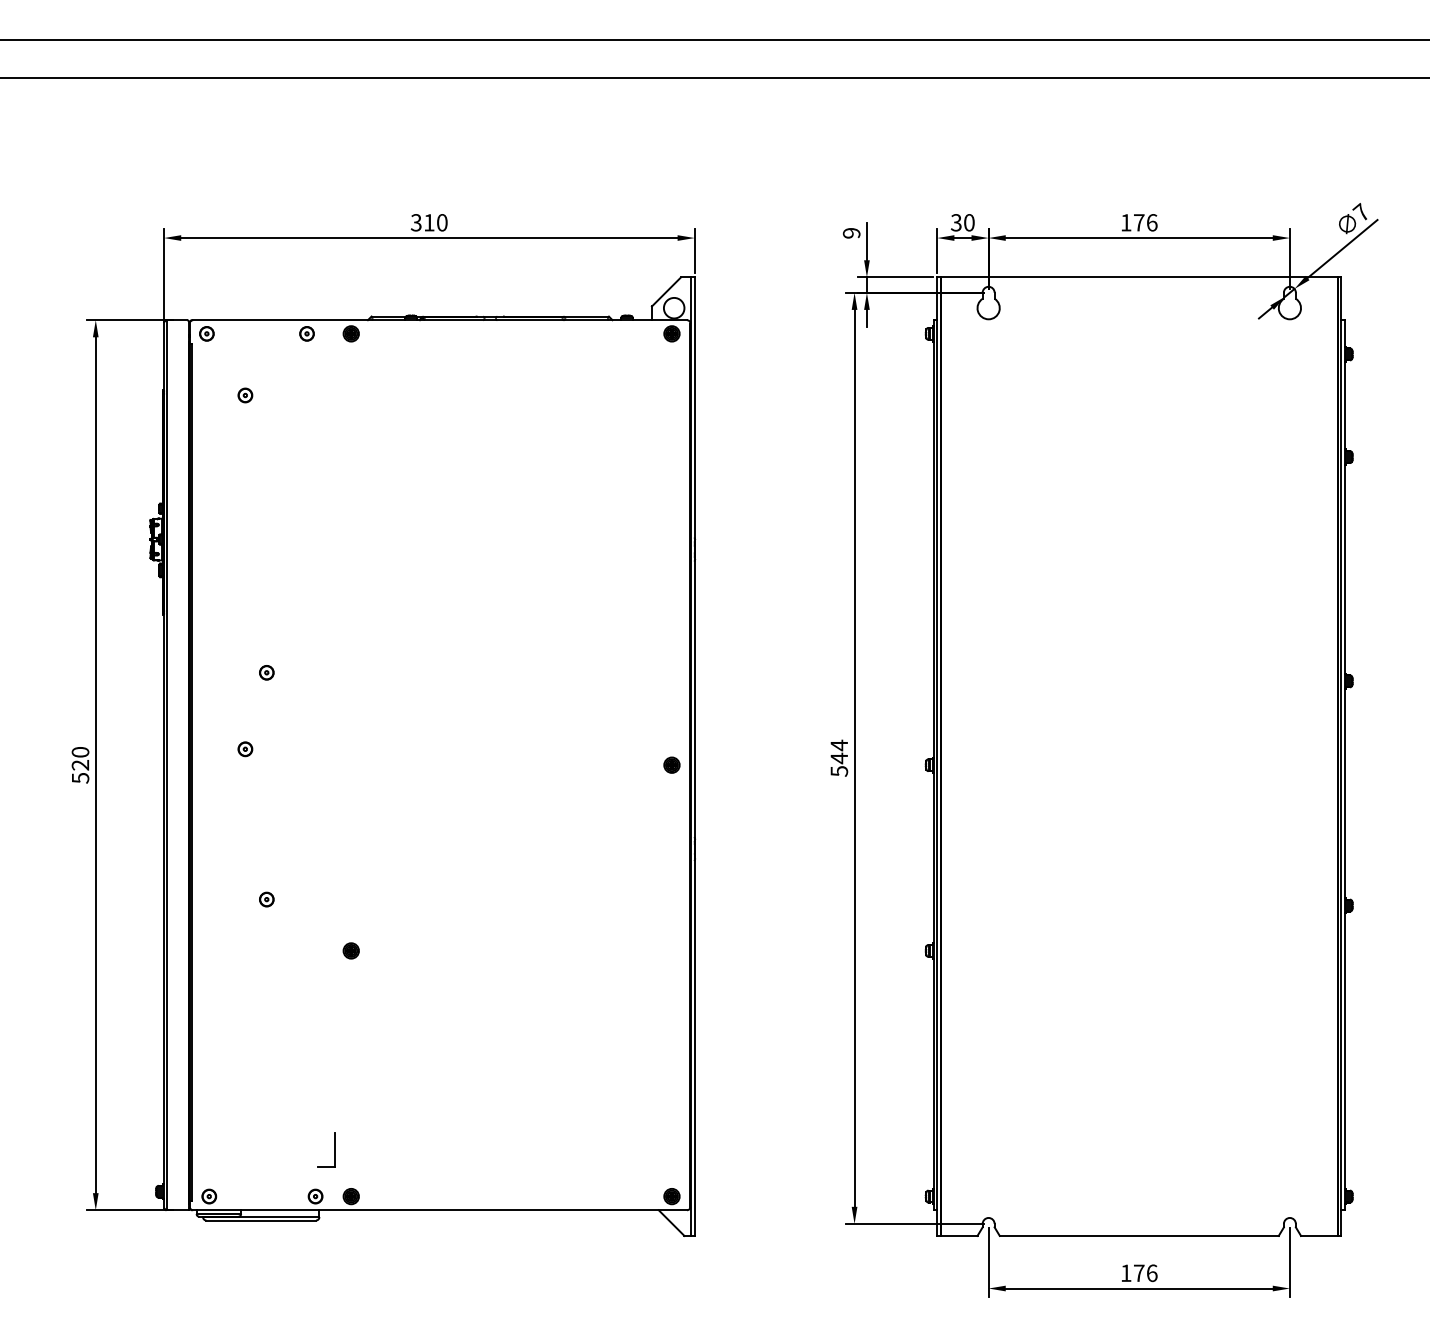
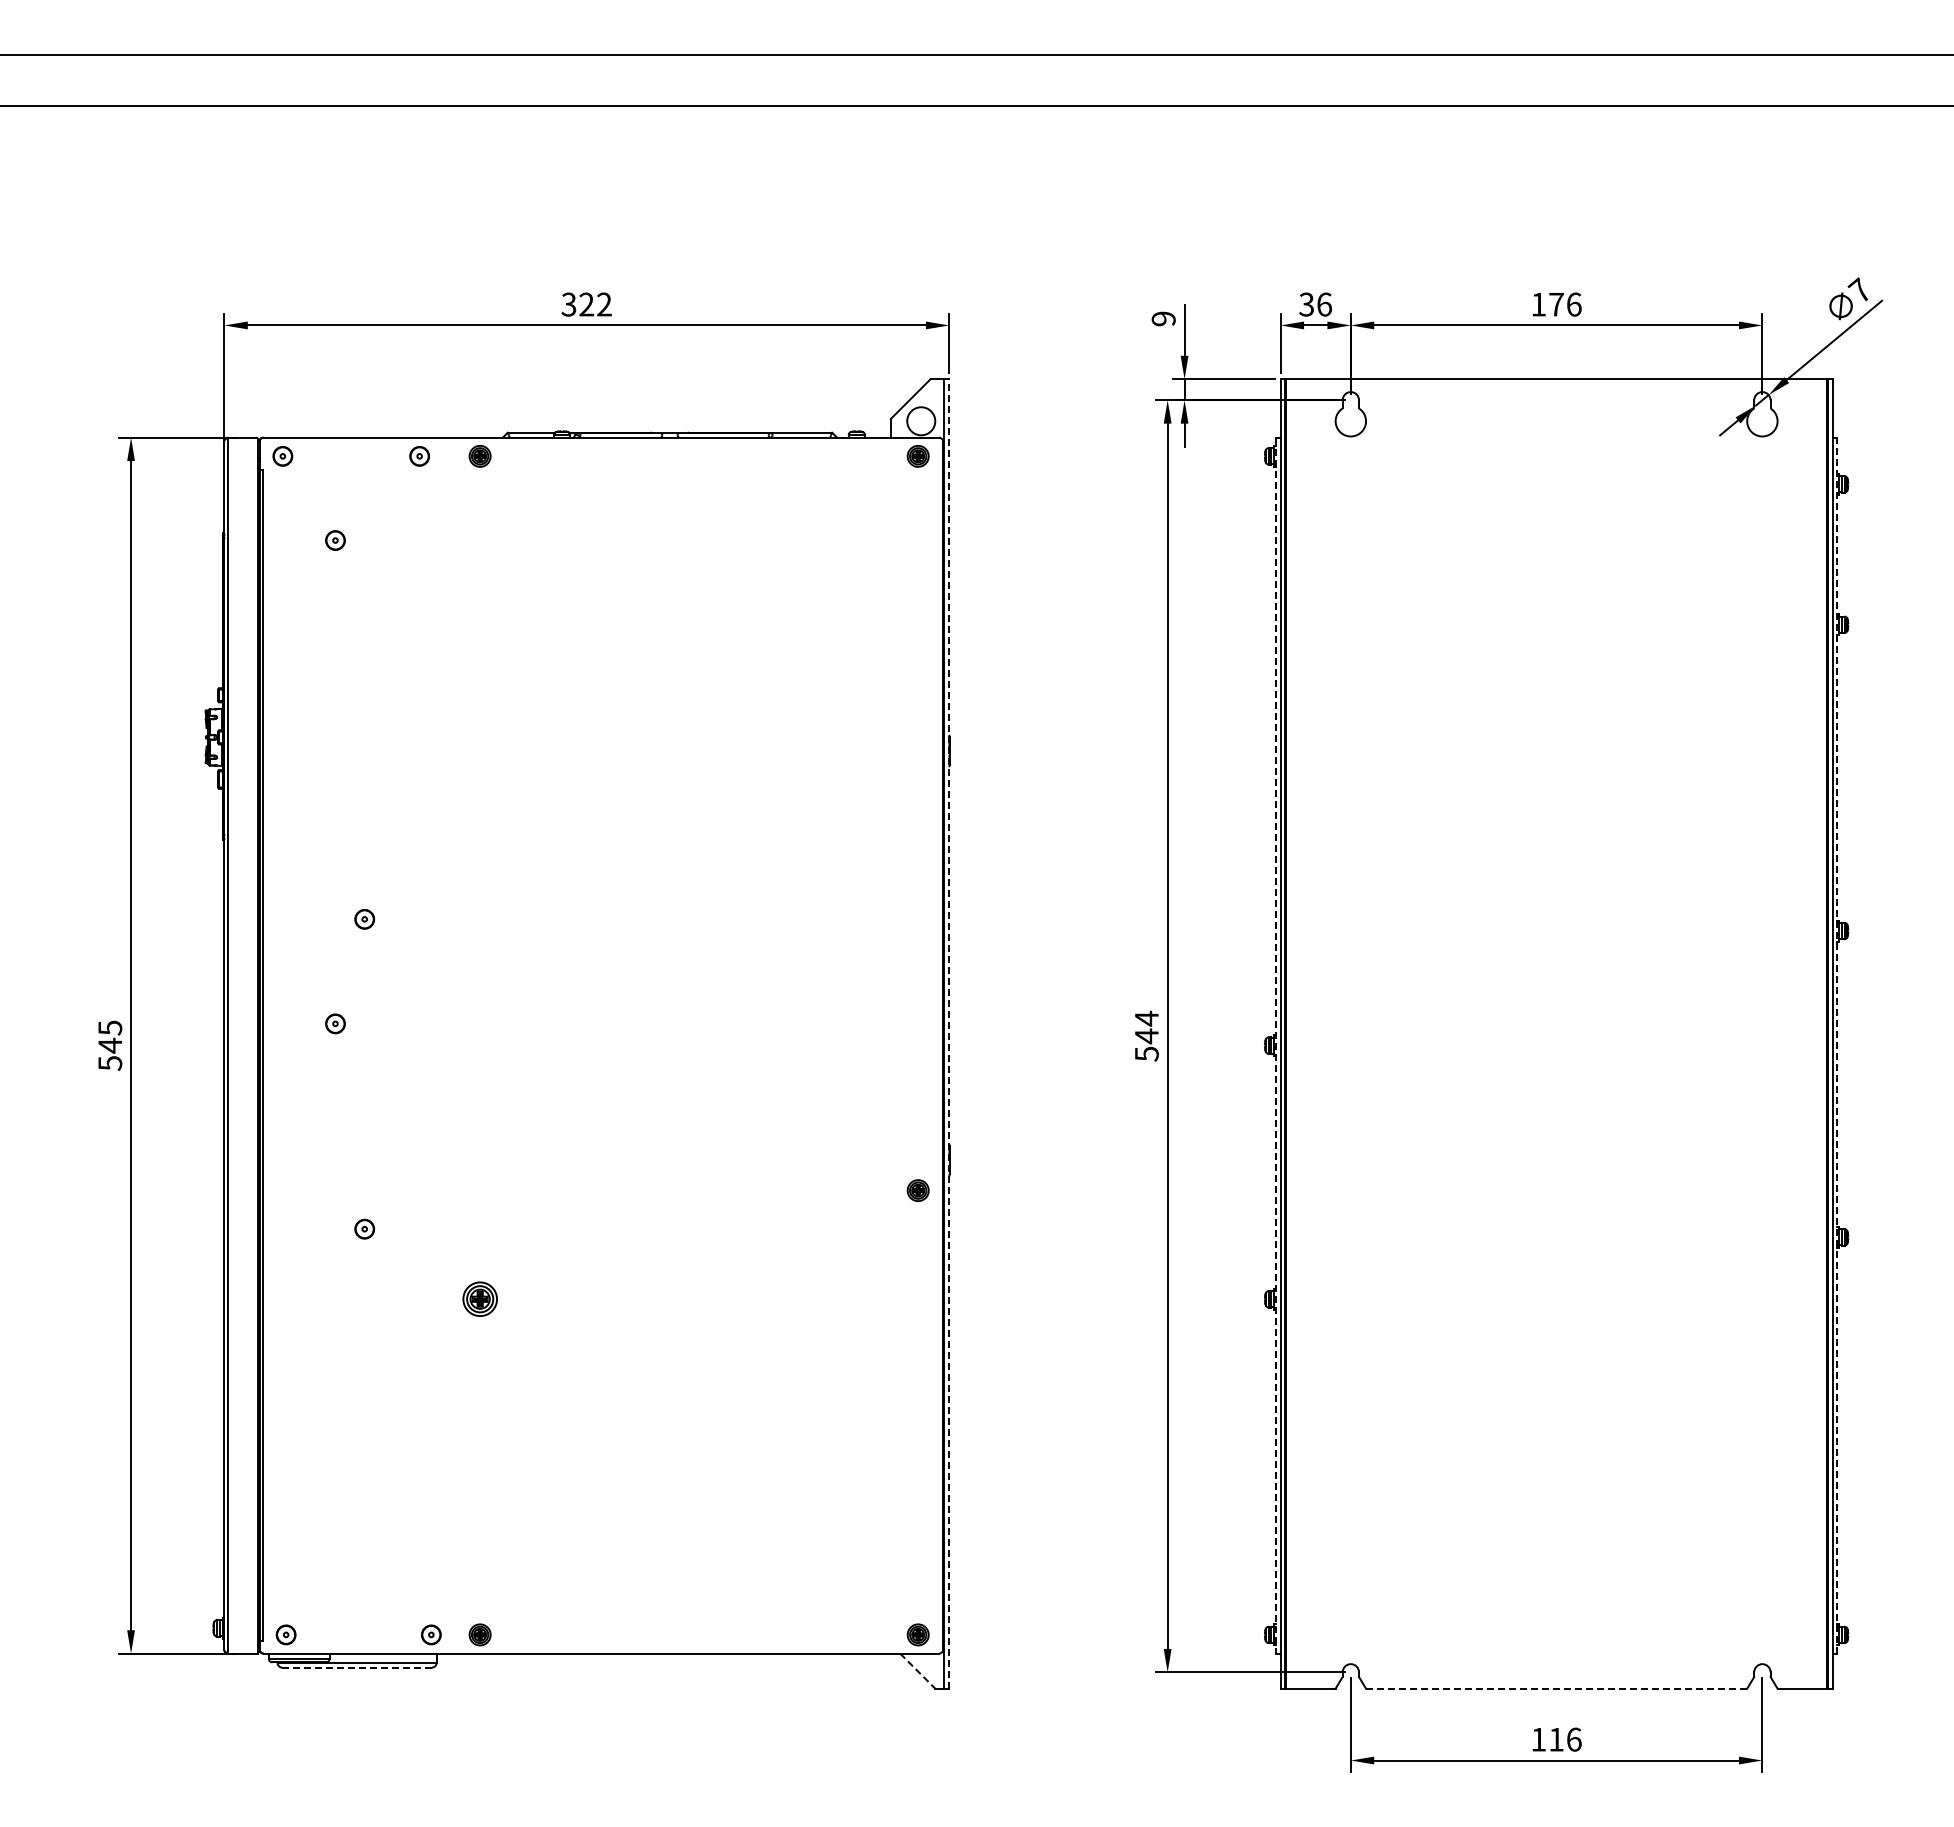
text: (435, 222) -> (595, 304), 310 -> 322
text: (969, 222) -> (1324, 304), 30 -> 36
line: (694, 756) -> (949, 1033), solid -> dashed
text: (80, 758) -> (110, 1036), 520 -> 545
part: (671, 765) -> (917, 1190), moved
line: (934, 765) -> (1276, 1045), solid -> dashed
line: (1344, 765) -> (1837, 1045), solid -> dashed
part: (350, 951) -> (479, 1299), size x1.6
part: (334, 1150) -> (457, 1571), removed
line: (261, 1220) -> (357, 1667), solid -> dashed
line: (671, 1223) -> (917, 1671), solid -> dashed
line: (1139, 1235) -> (1556, 1688), solid -> dashed
text: (1139, 1273) -> (1556, 1739), 176 -> 116

